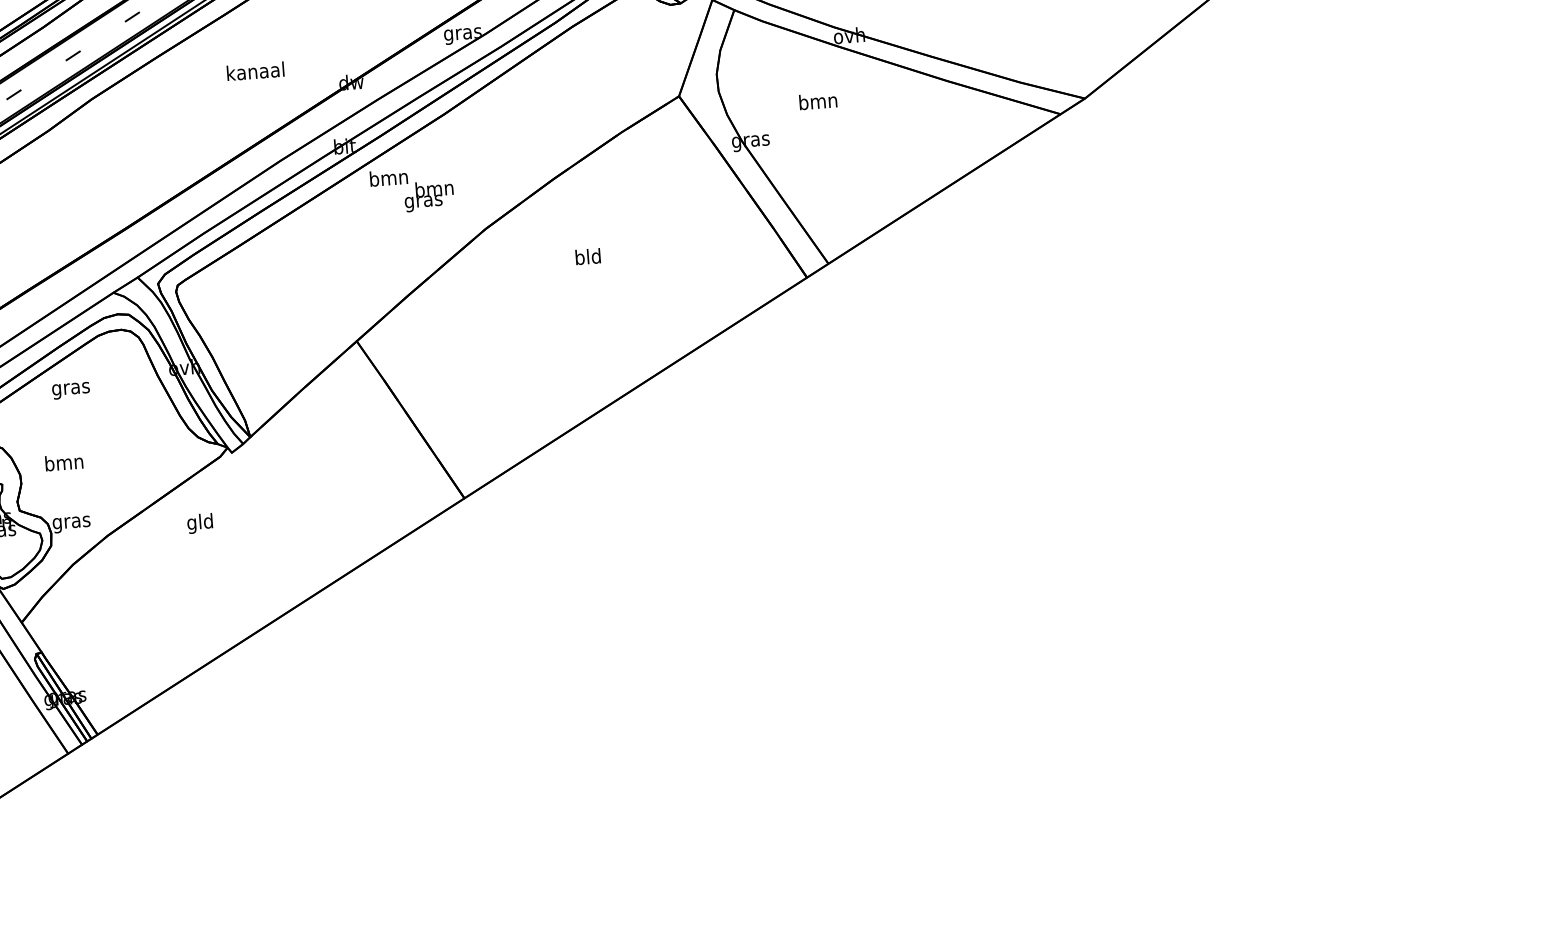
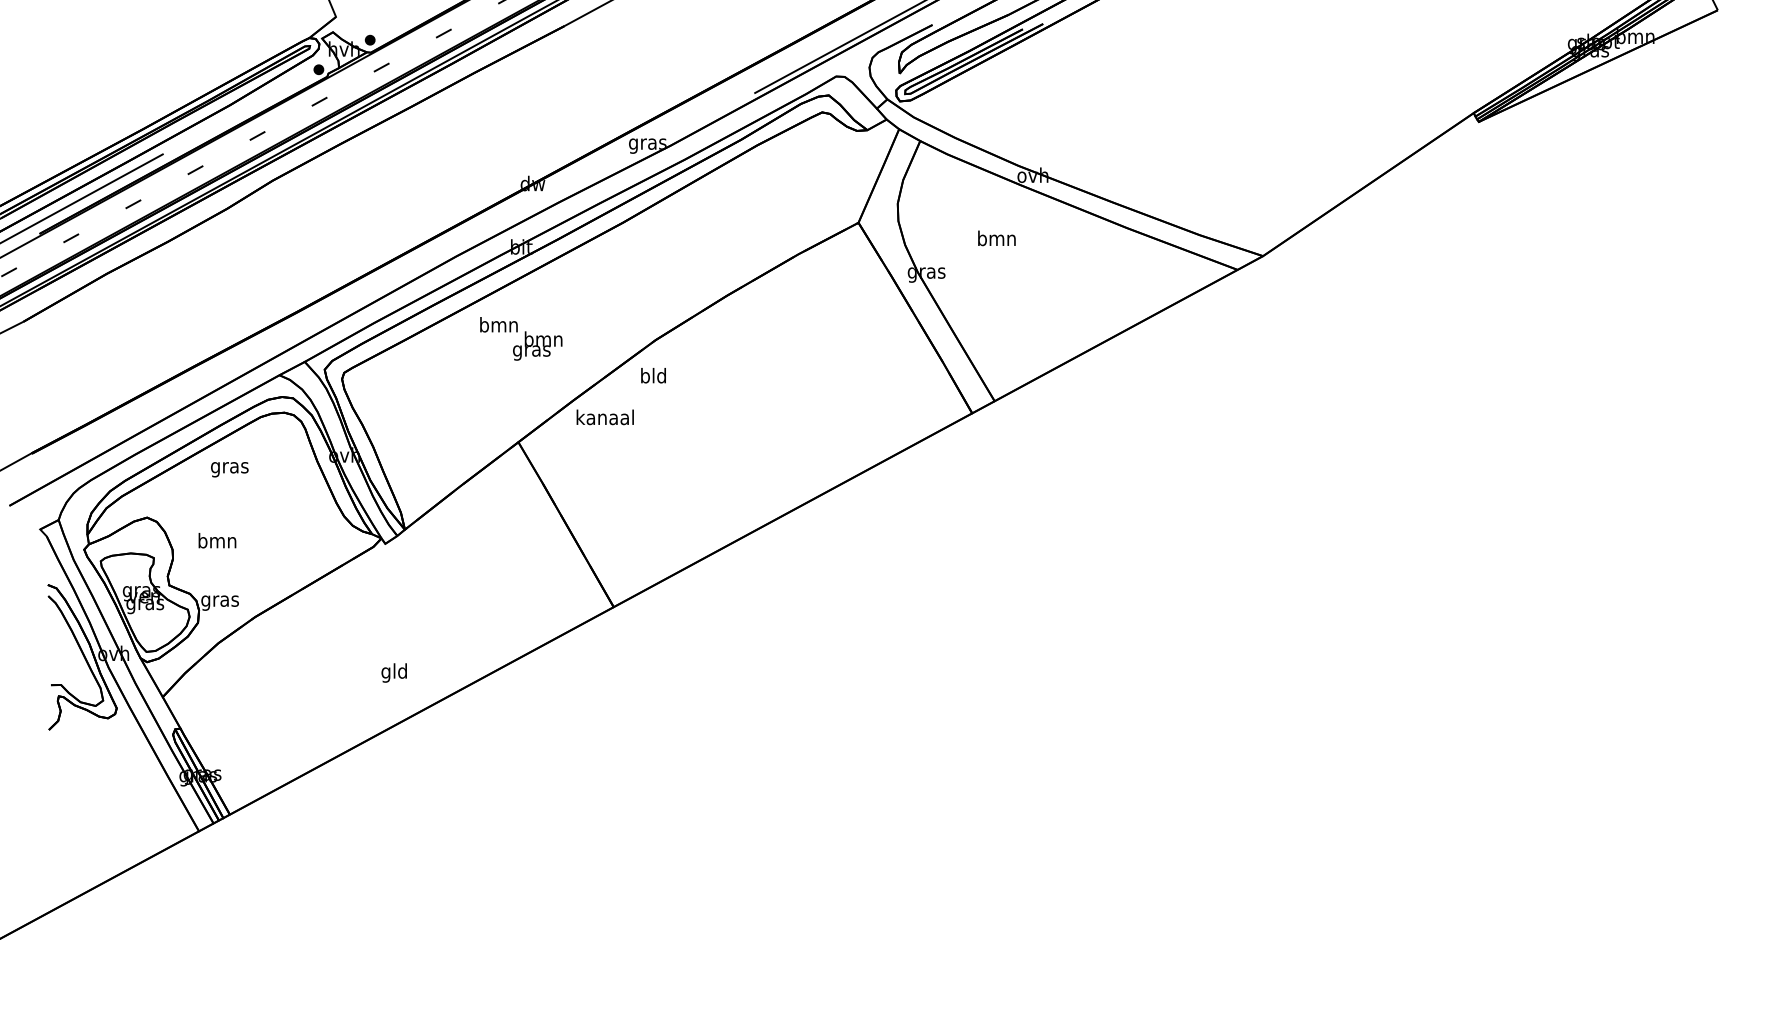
text: (254, 71) -> (604, 417), moved
text: (412, 189) -> (521, 338), moved
text: (588, 256) -> (653, 375), moved
text: (199, 523) -> (393, 672), moved

